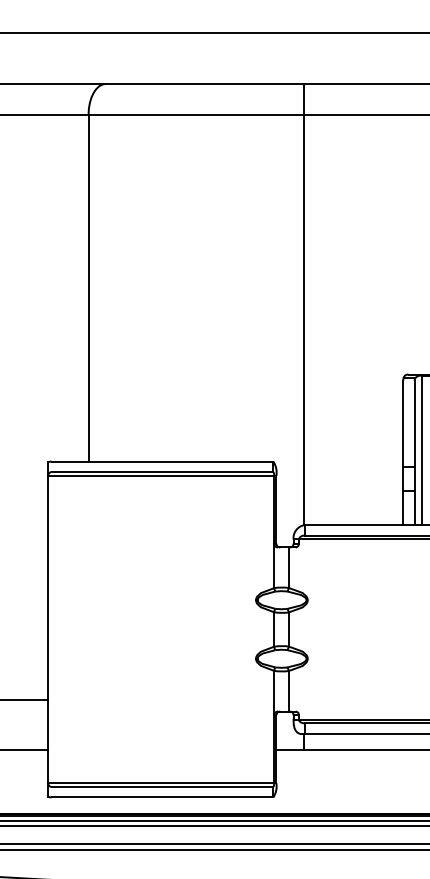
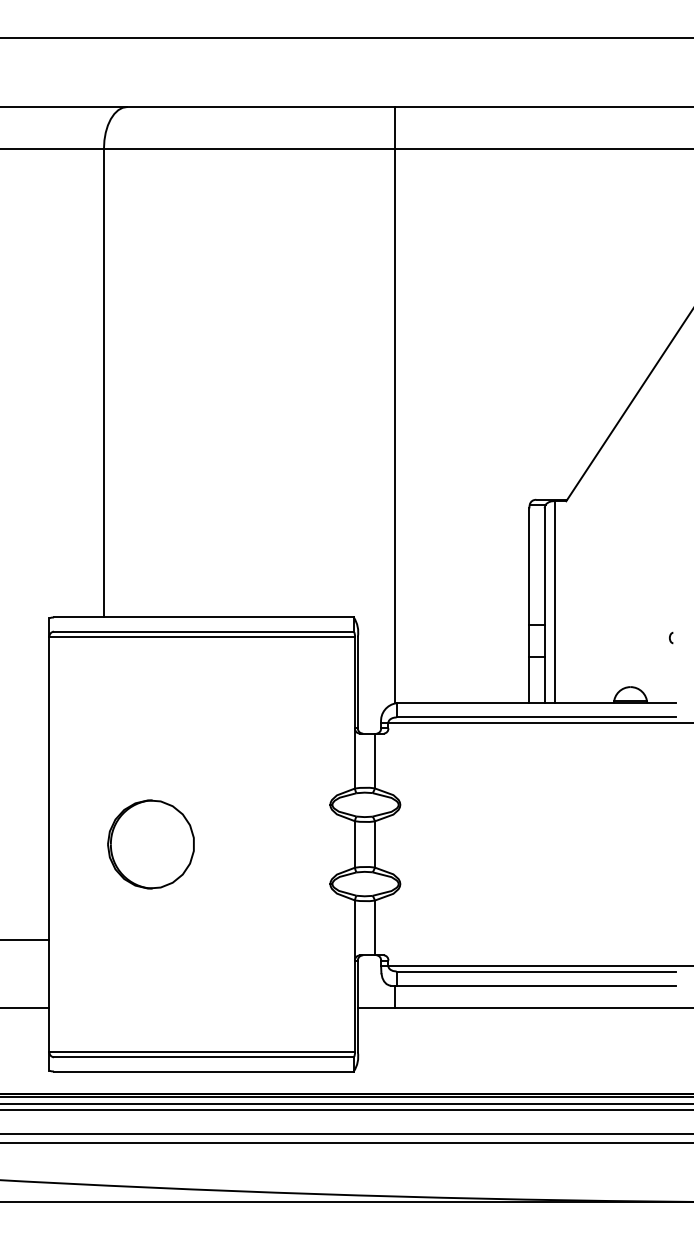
part: (122, 629) -> (150, 844), added

